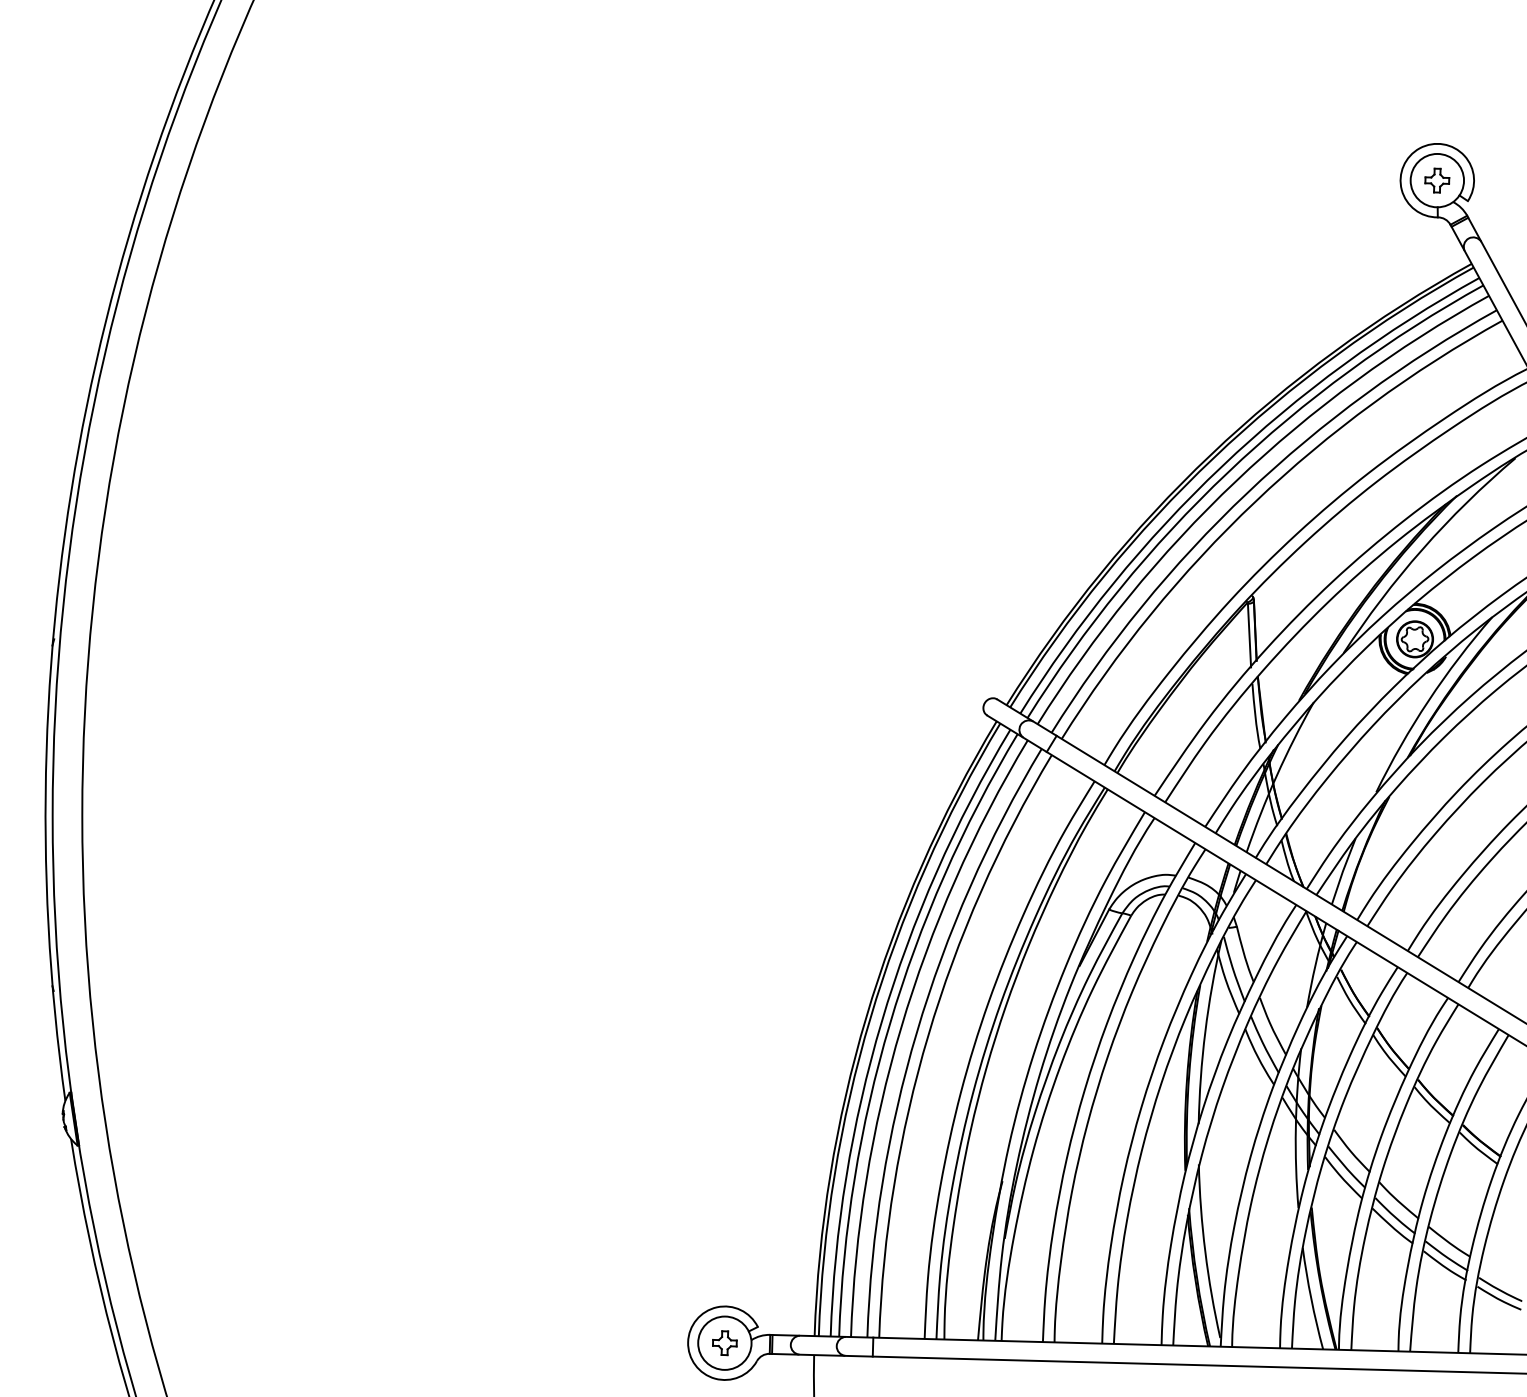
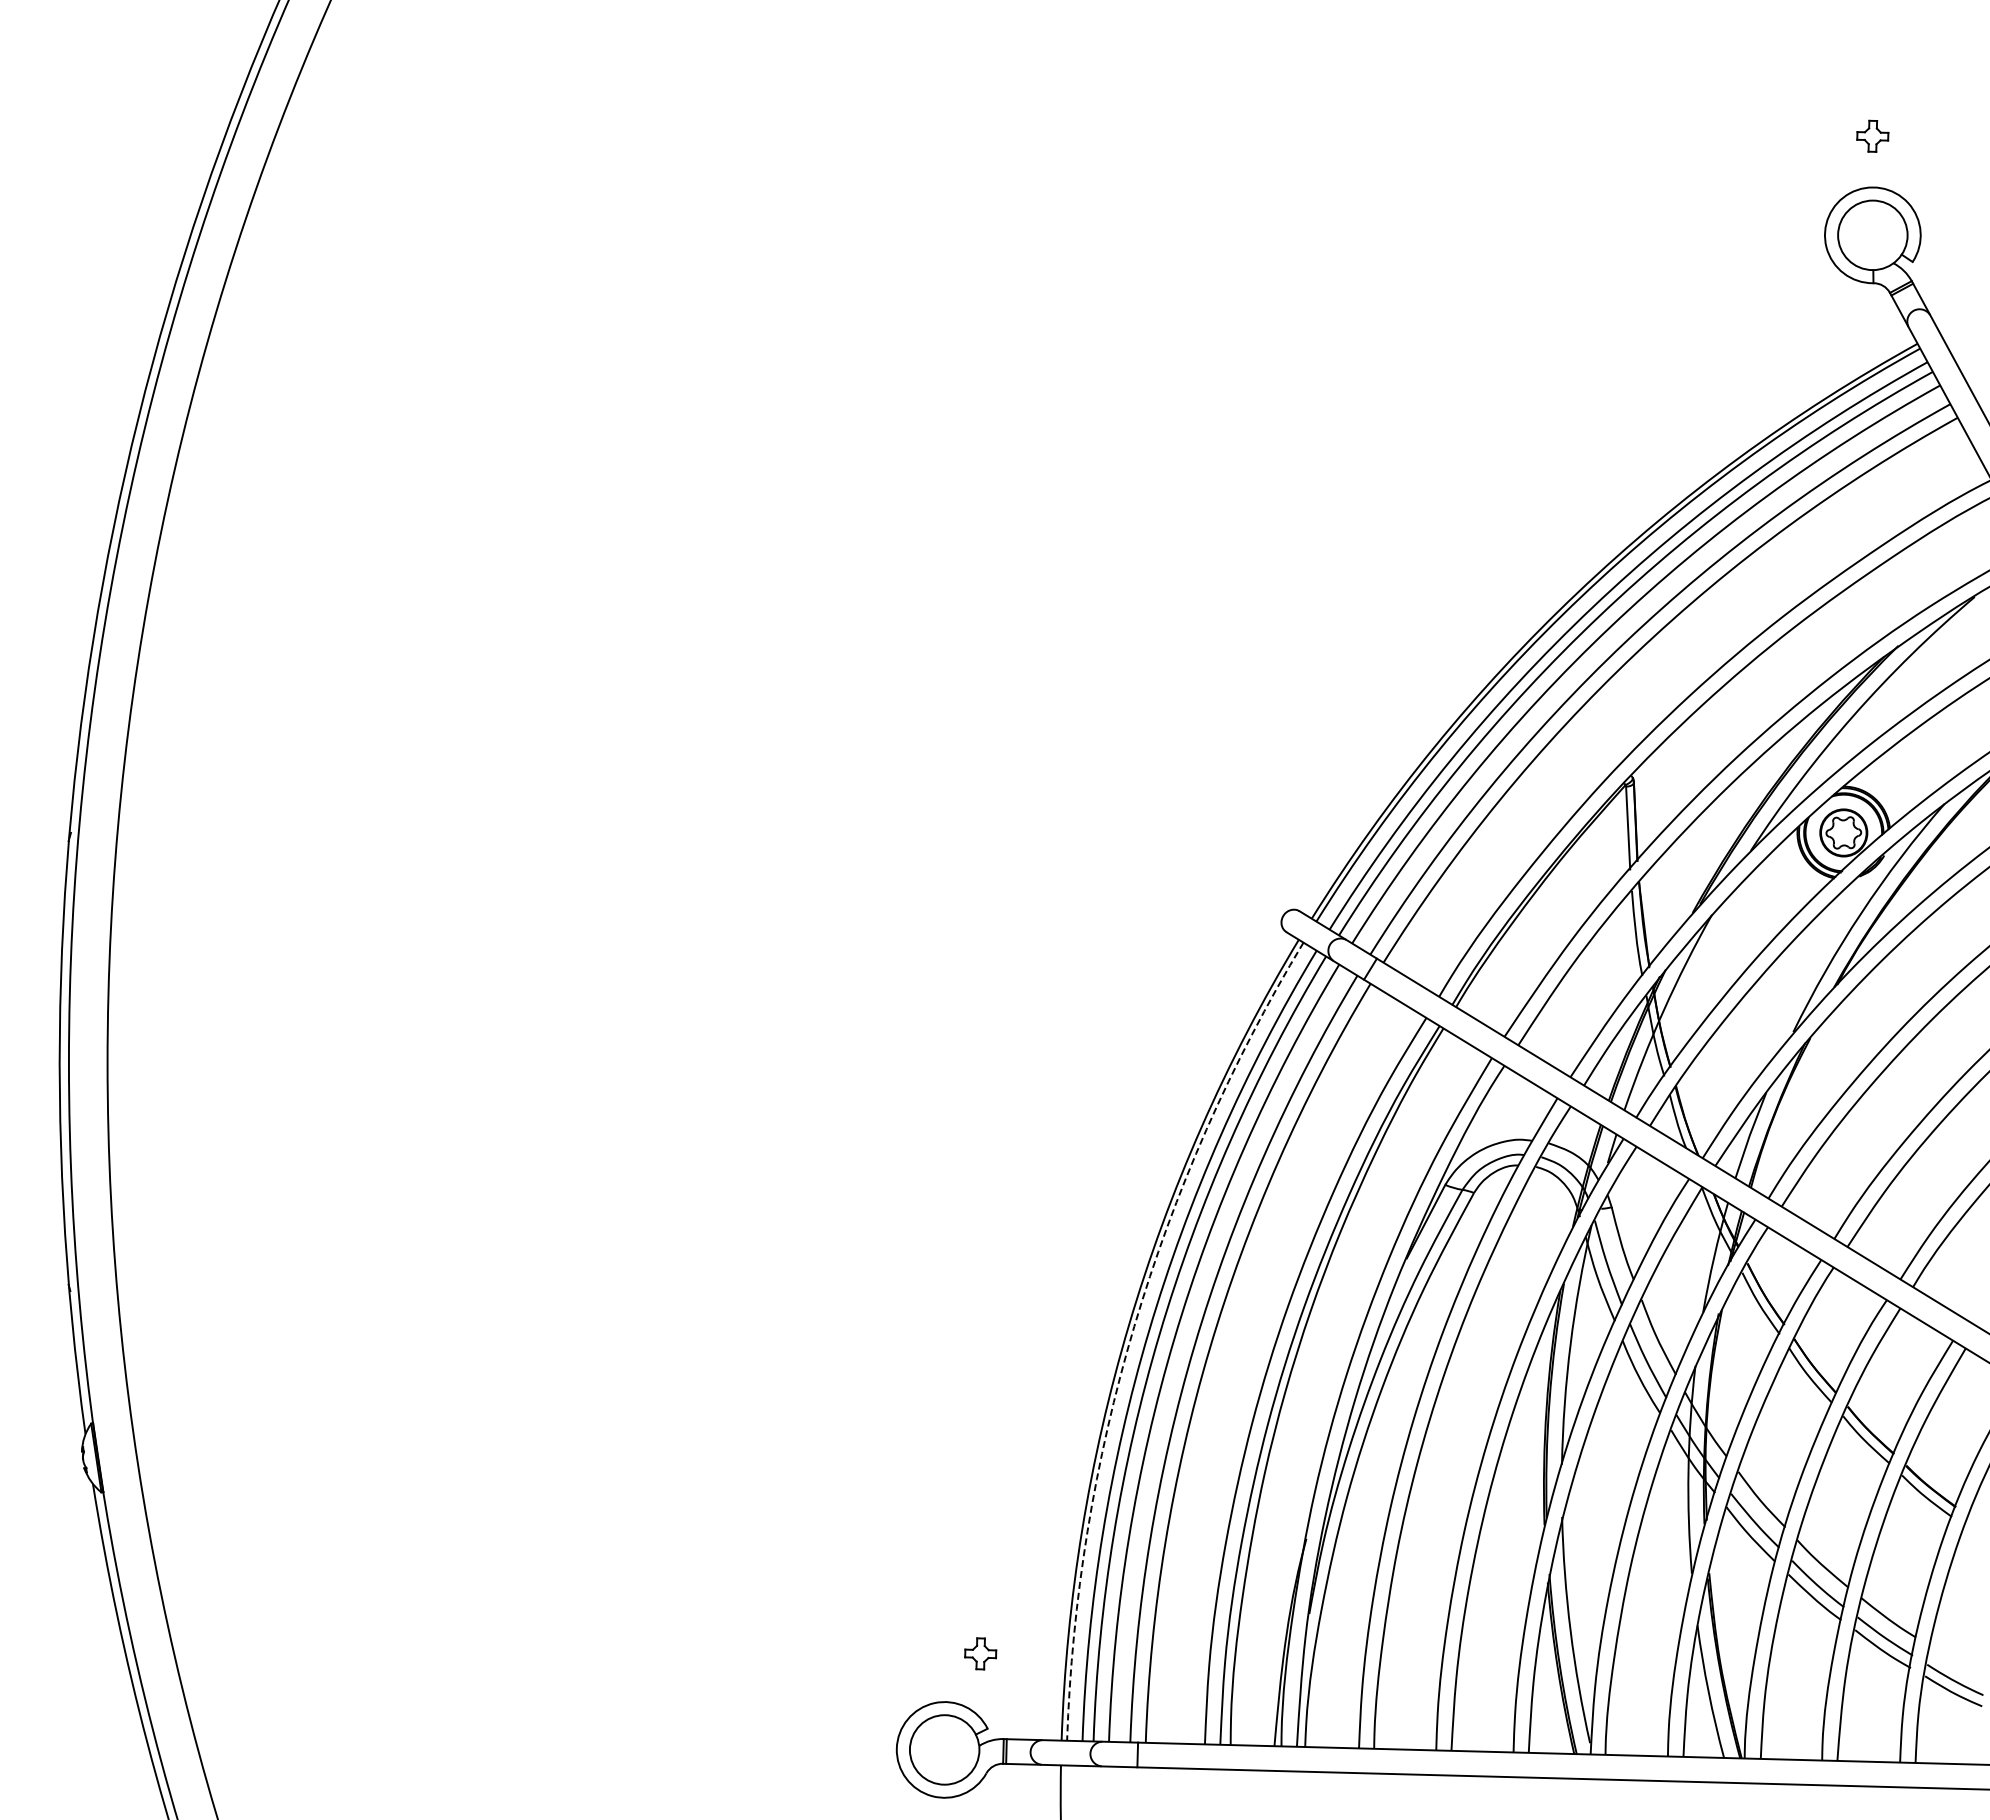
part: (1437, 179) -> (1872, 135), moved
arc: (870, 1018) -> (1134, 1326), solid -> dashed
part: (724, 1342) -> (980, 1653), moved

